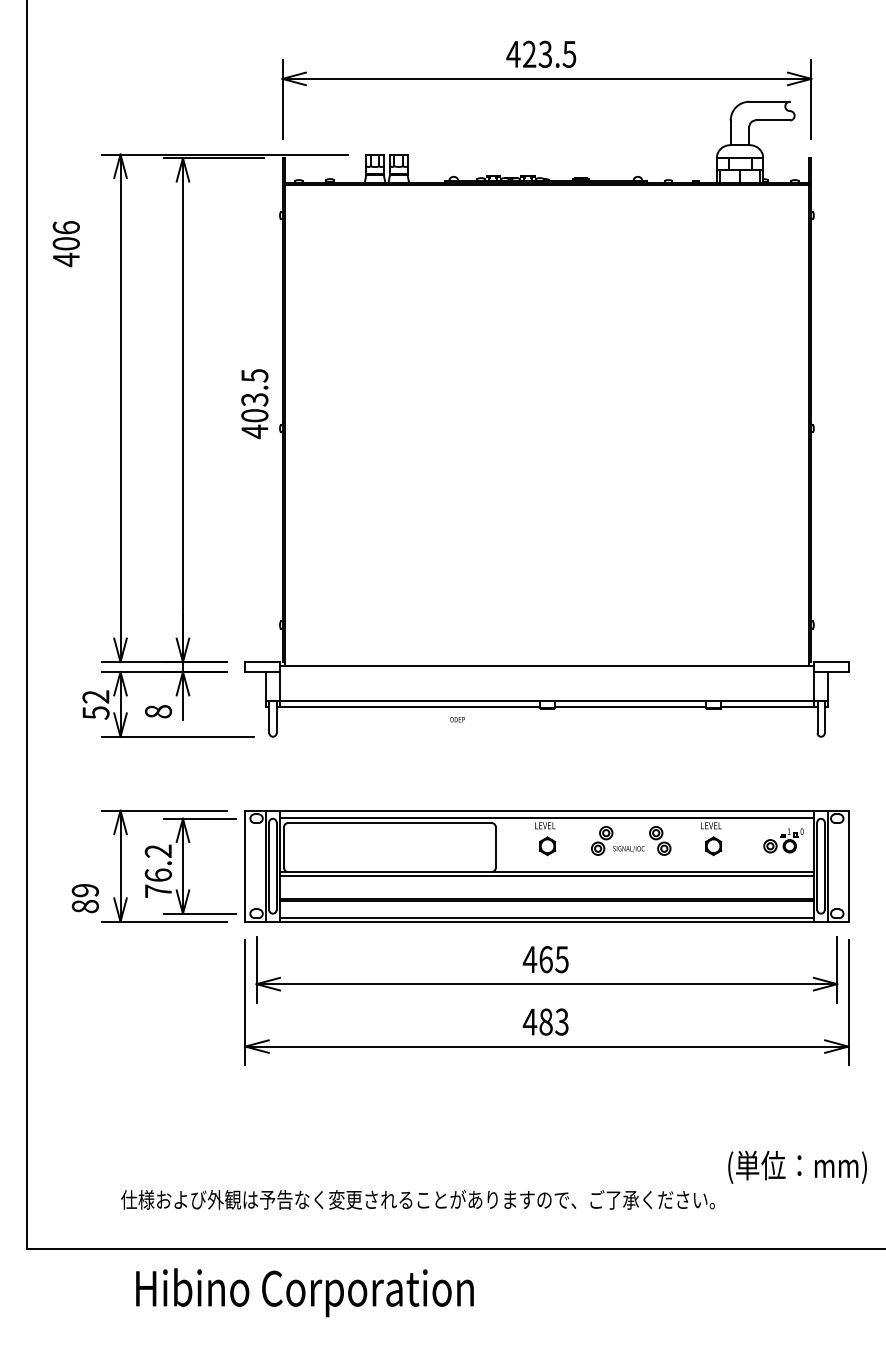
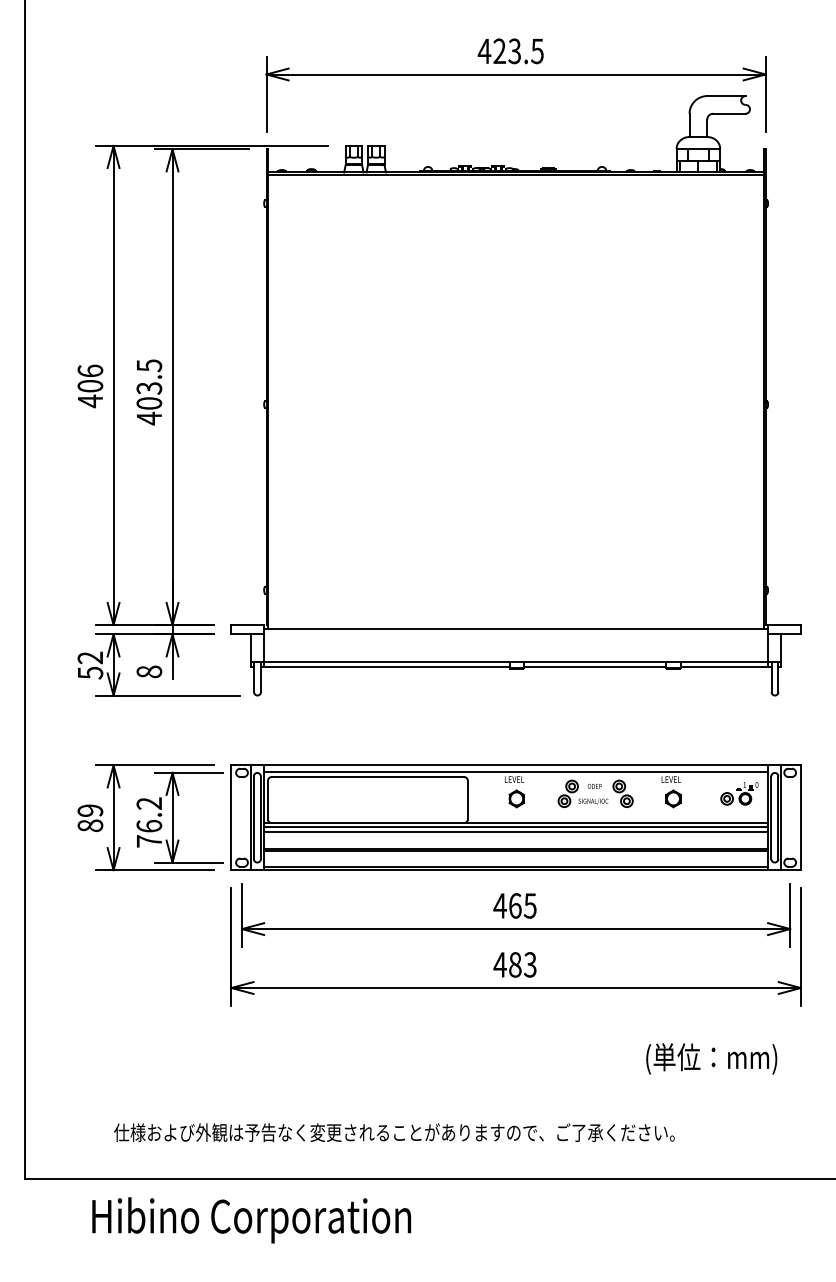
text: (66, 244) -> (90, 386), moved
text: (254, 404) -> (149, 392), moved
text: (457, 718) -> (594, 785), moved
line: (546, 880) -> (515, 831), added
text: (85, 897) -> (90, 817), moved
text: (797, 1166) -> (711, 1058), moved
text: (304, 1292) -> (251, 1220), moved

